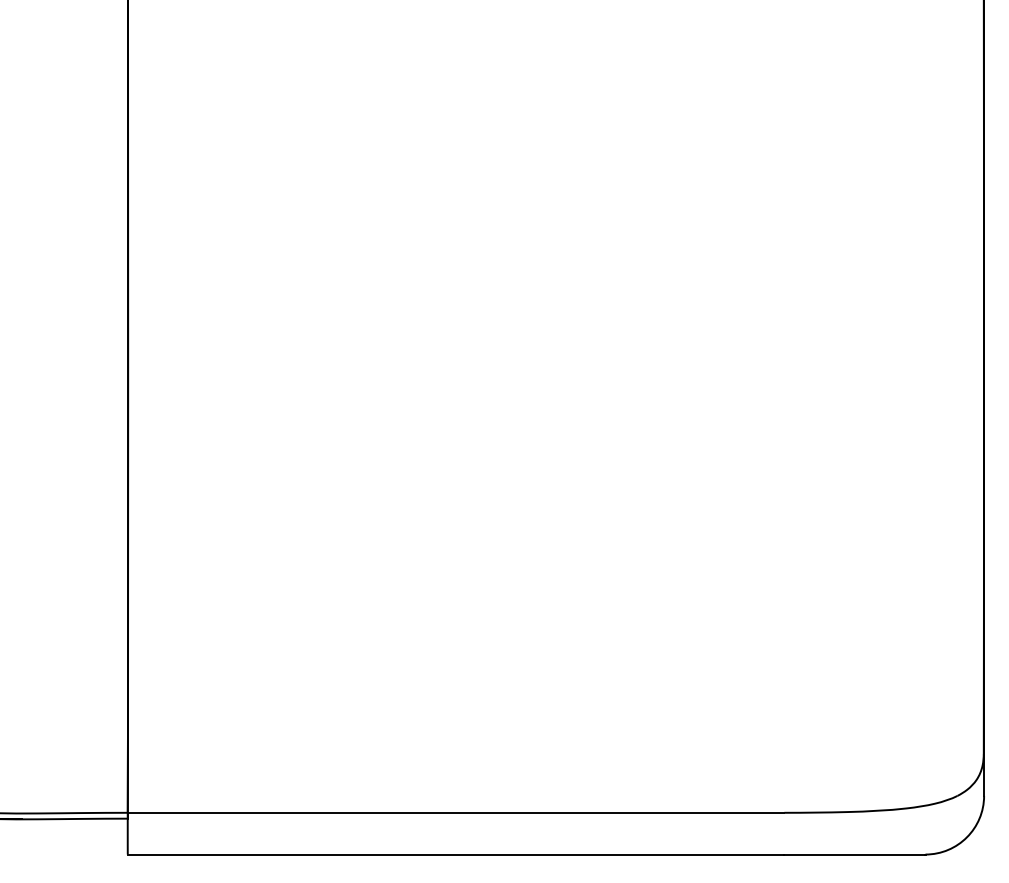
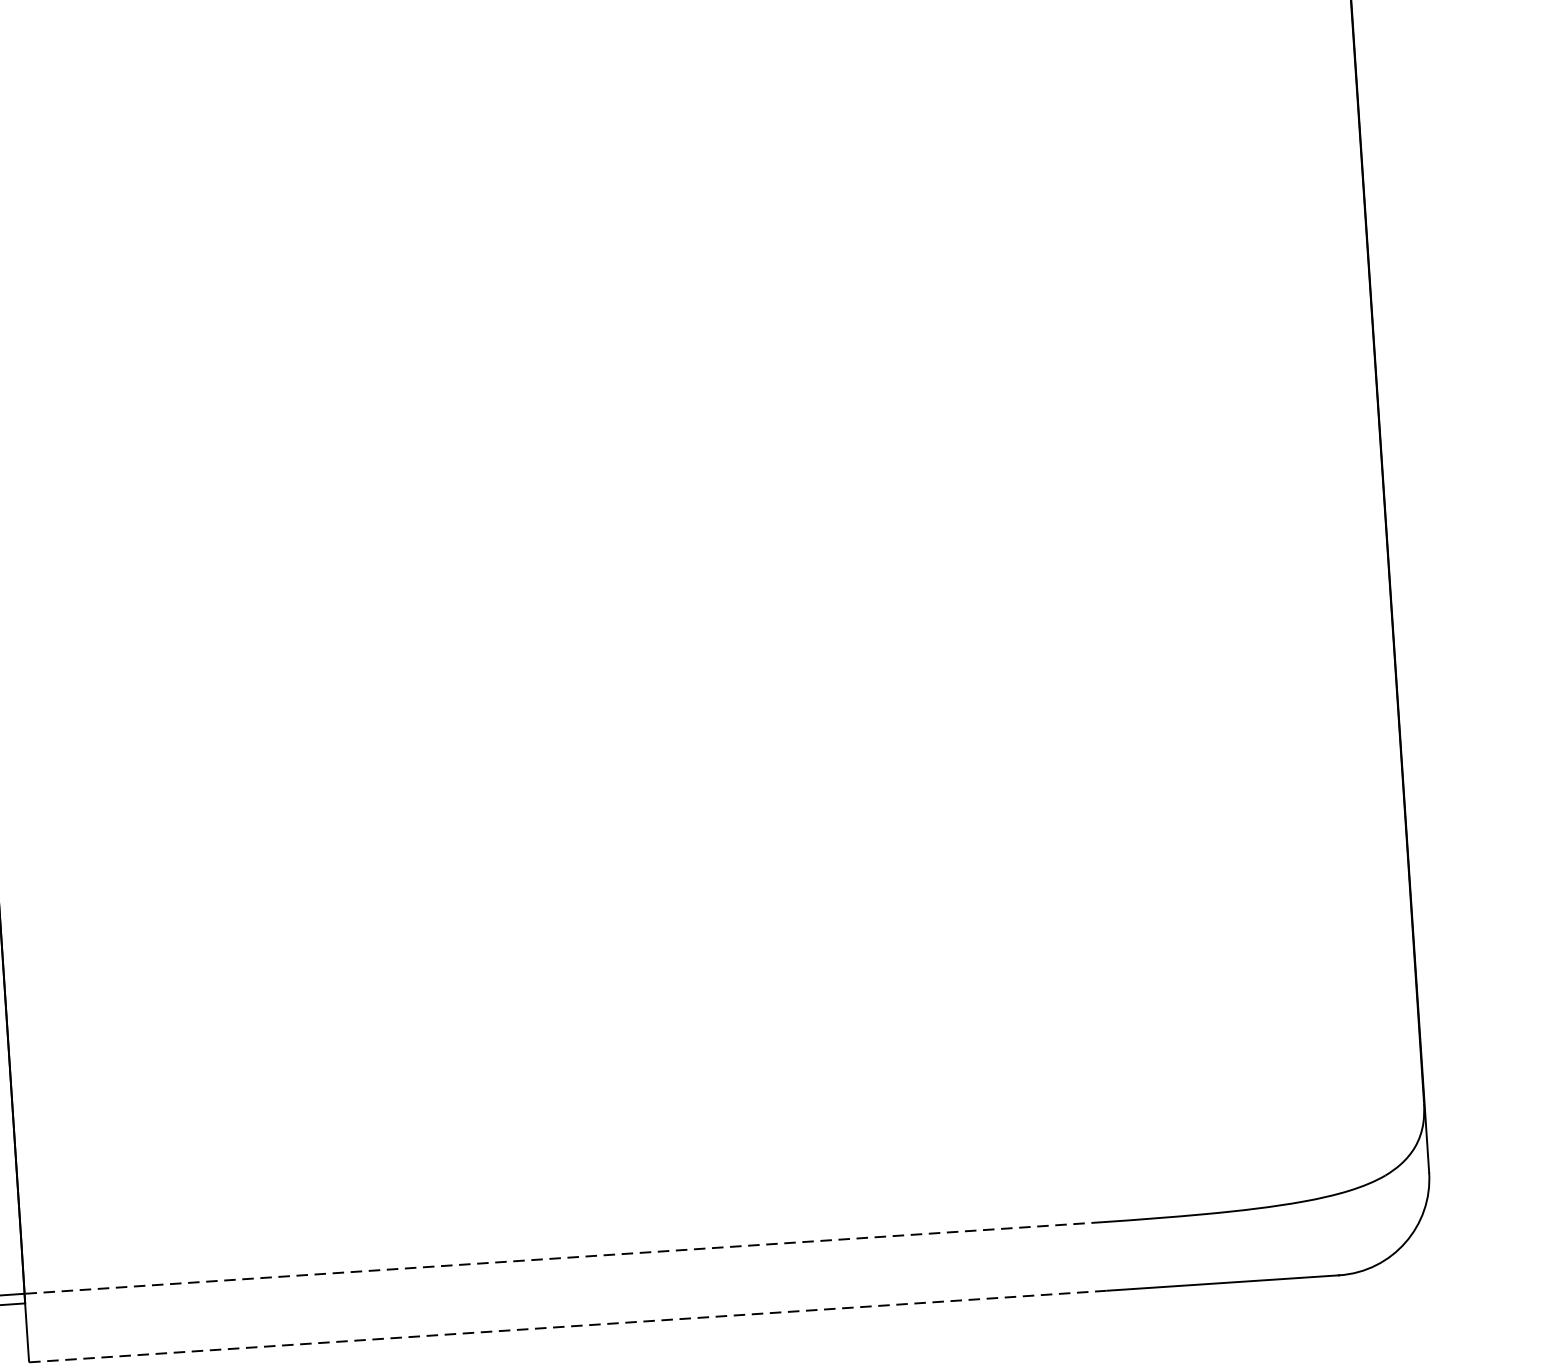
line: (455, 812) -> (562, 1257), solid -> dashed
line: (456, 854) -> (569, 1326), solid -> dashed

